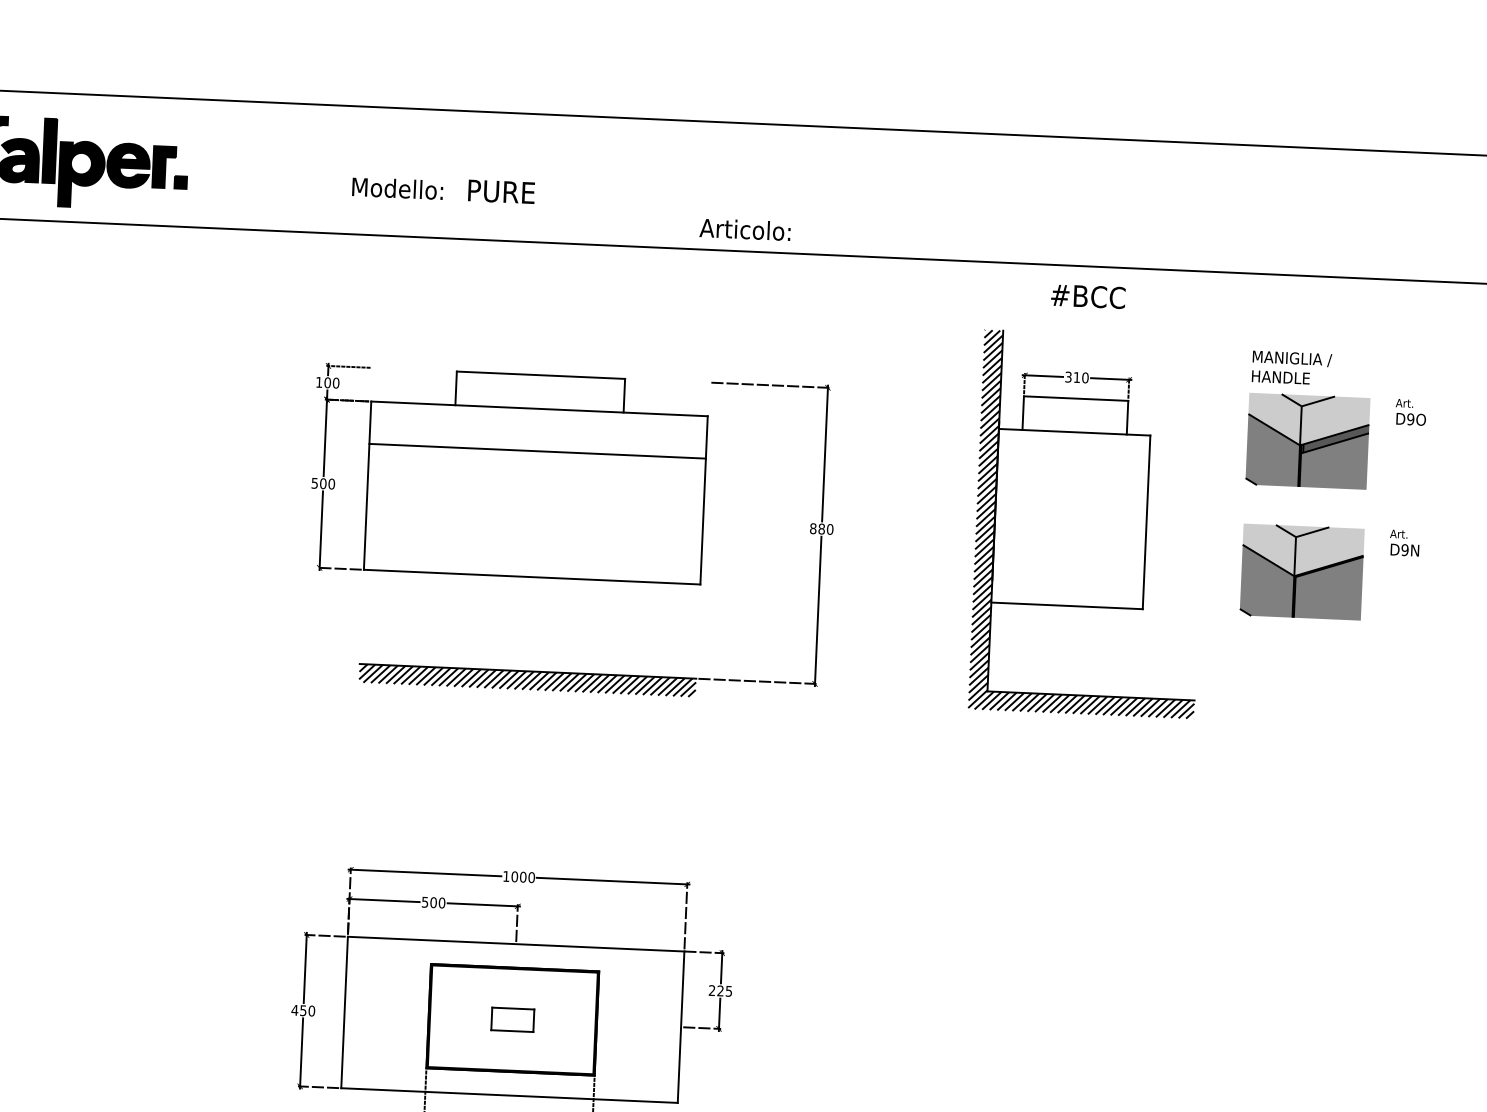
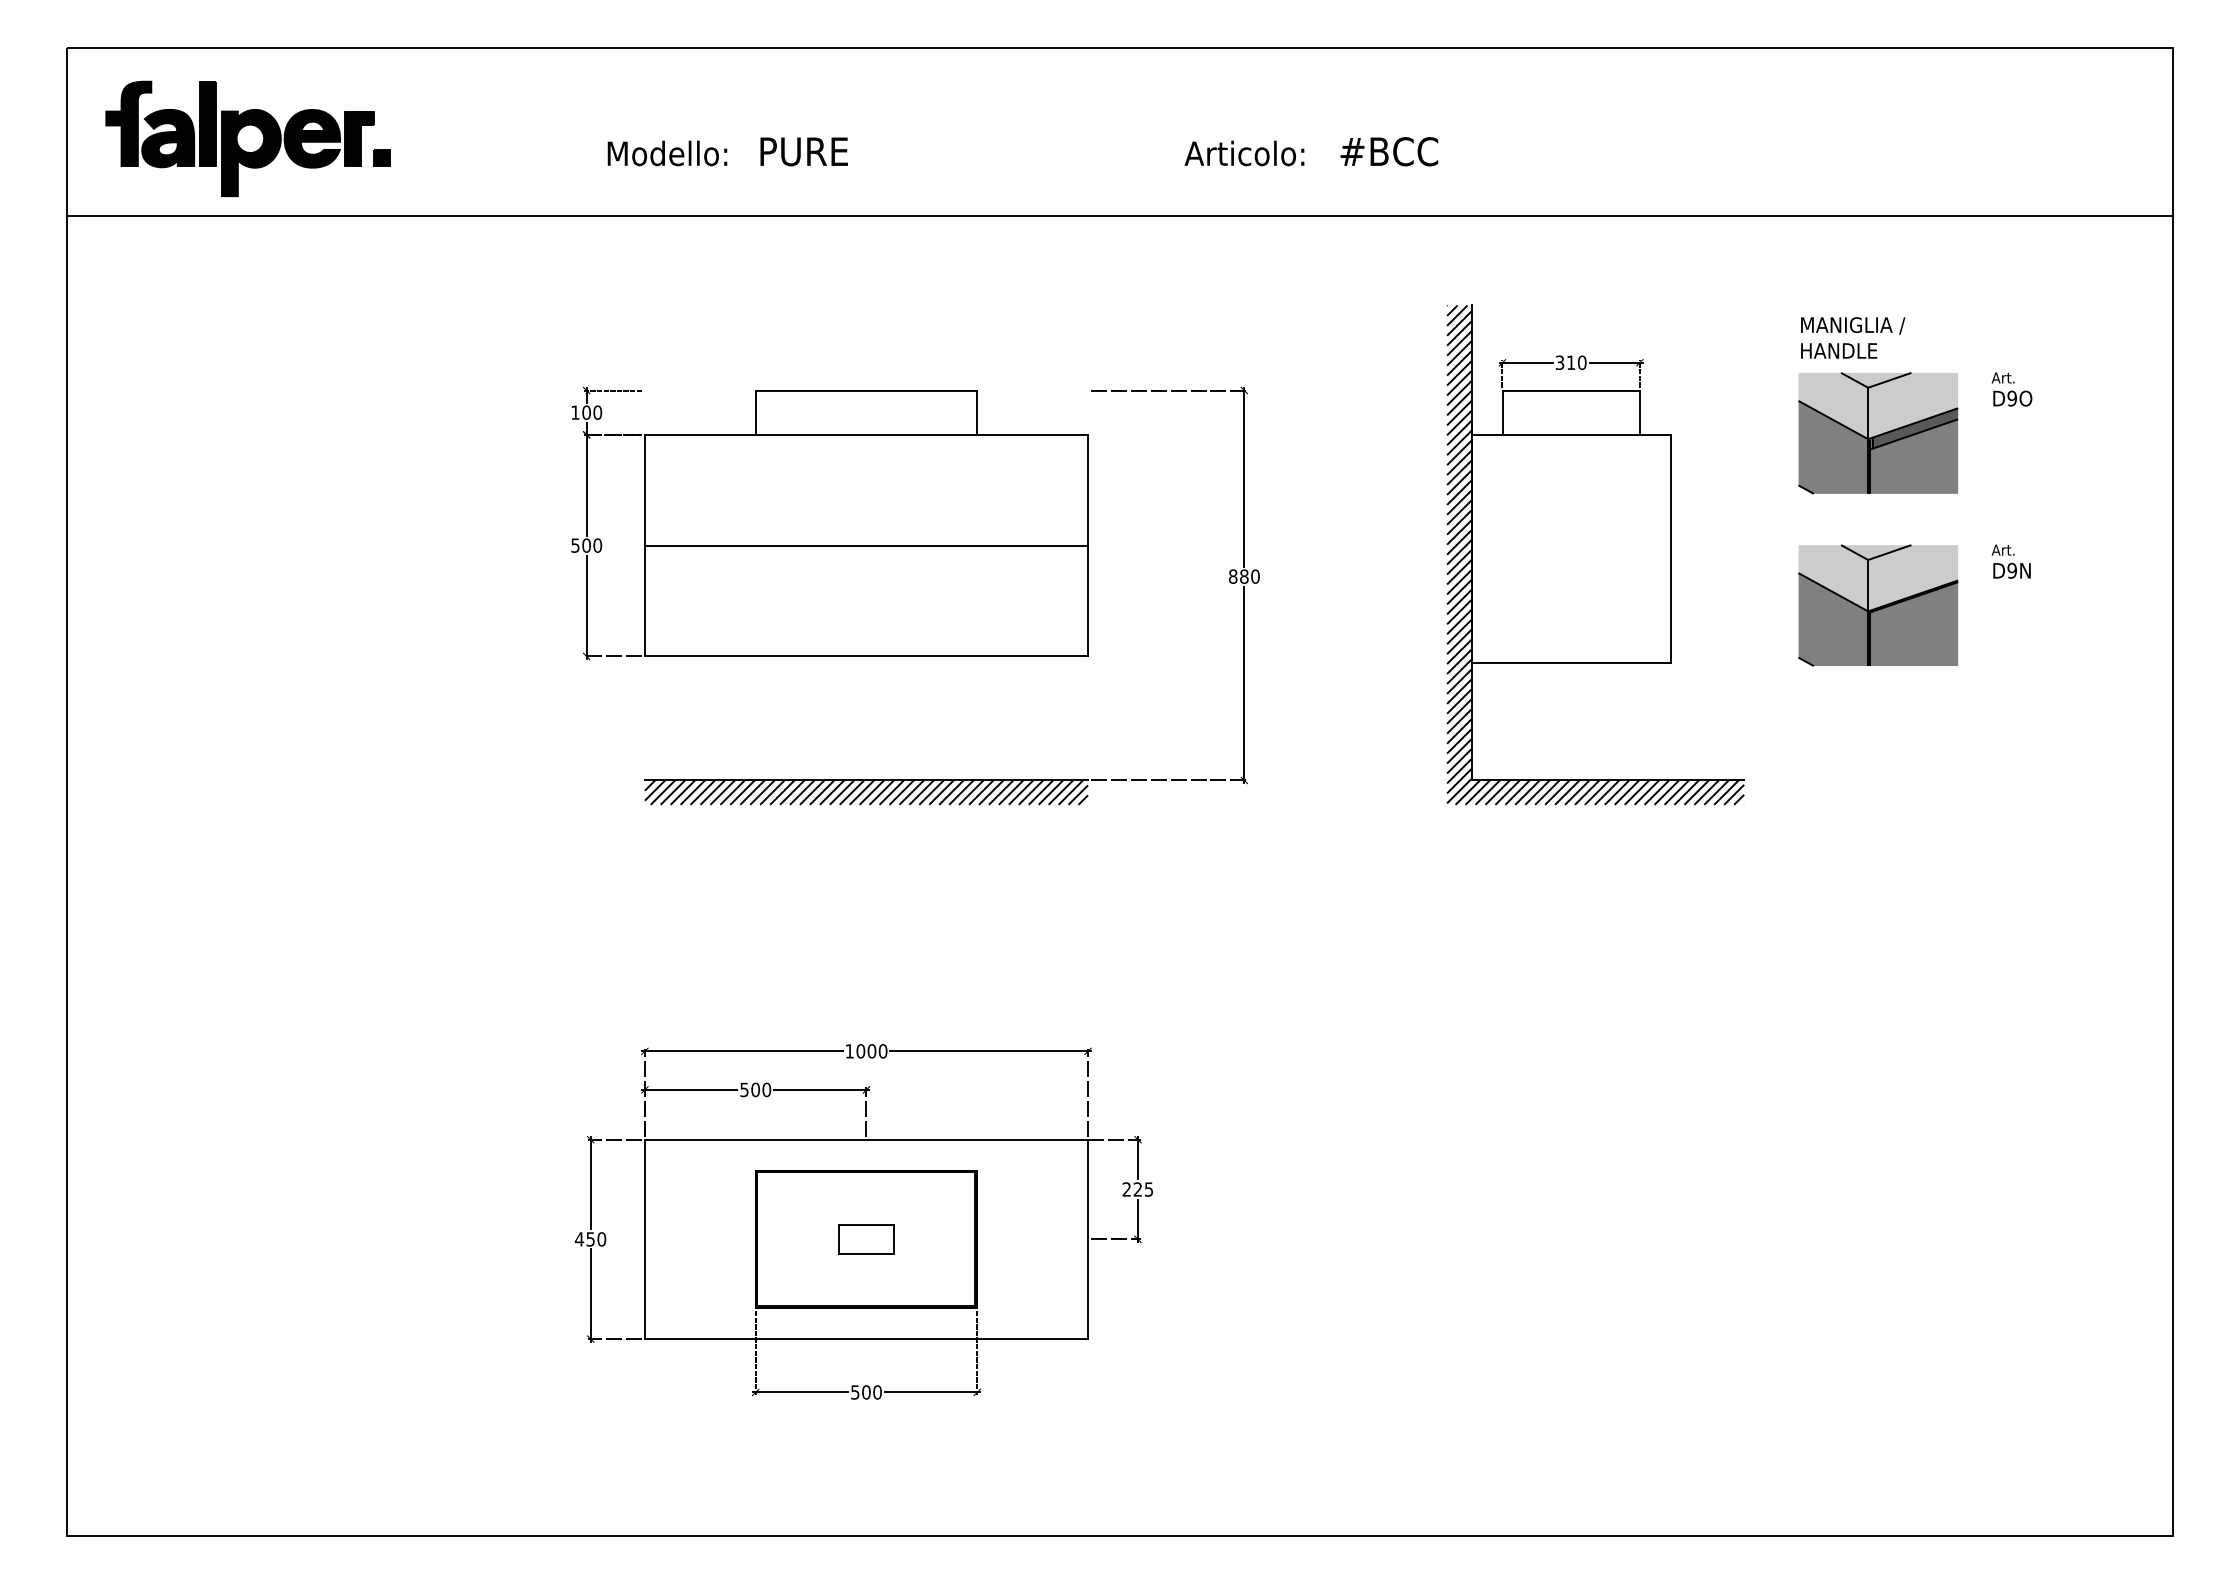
text: (745, 229) -> (1244, 153), moved
text: (1088, 296) -> (1389, 151), moved
line: (537, 451) -> (866, 545), moved

